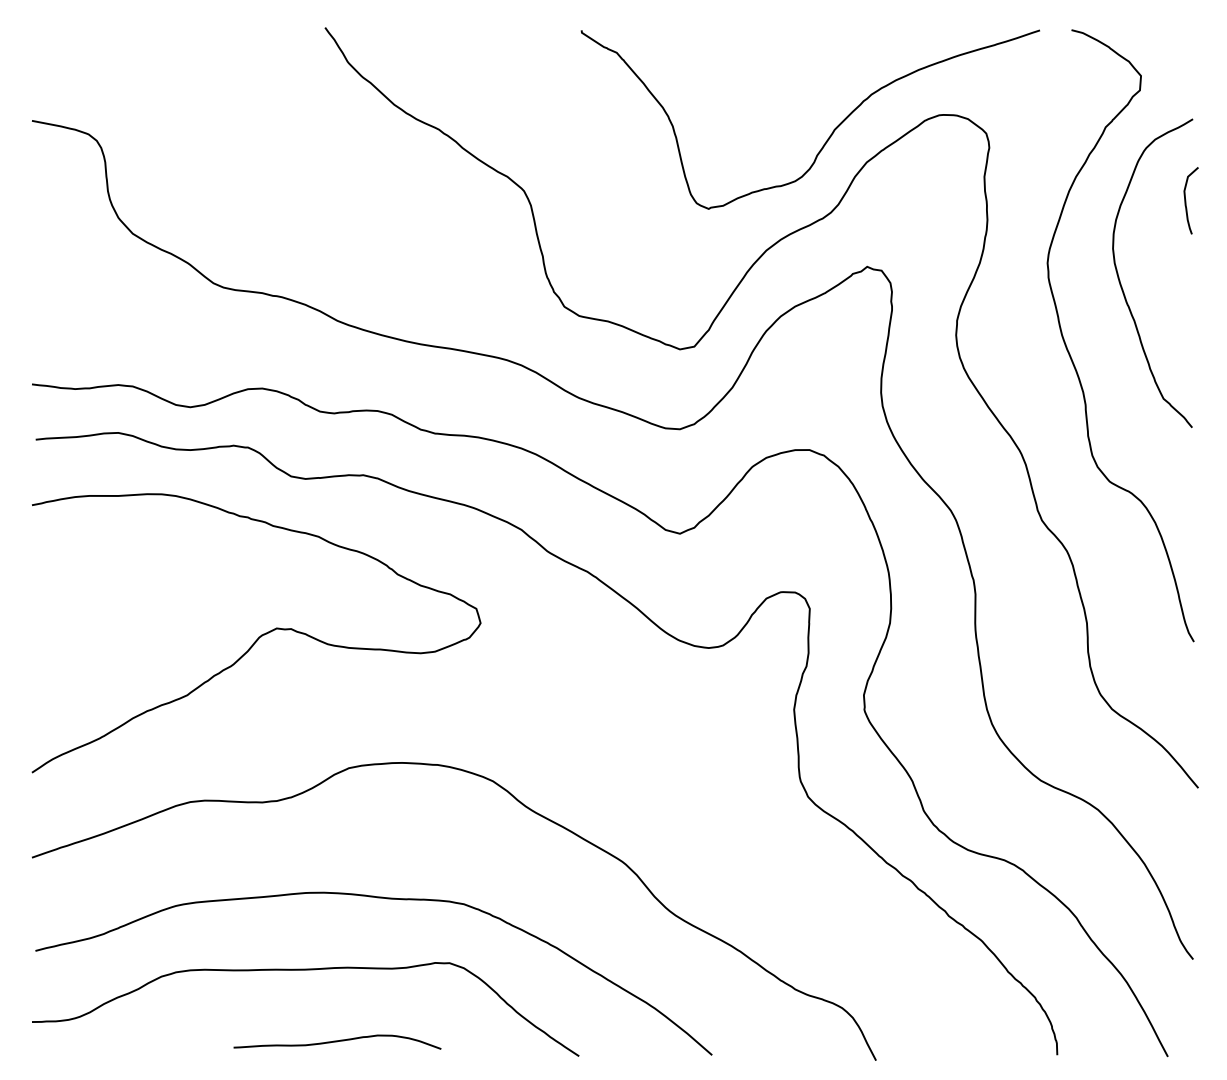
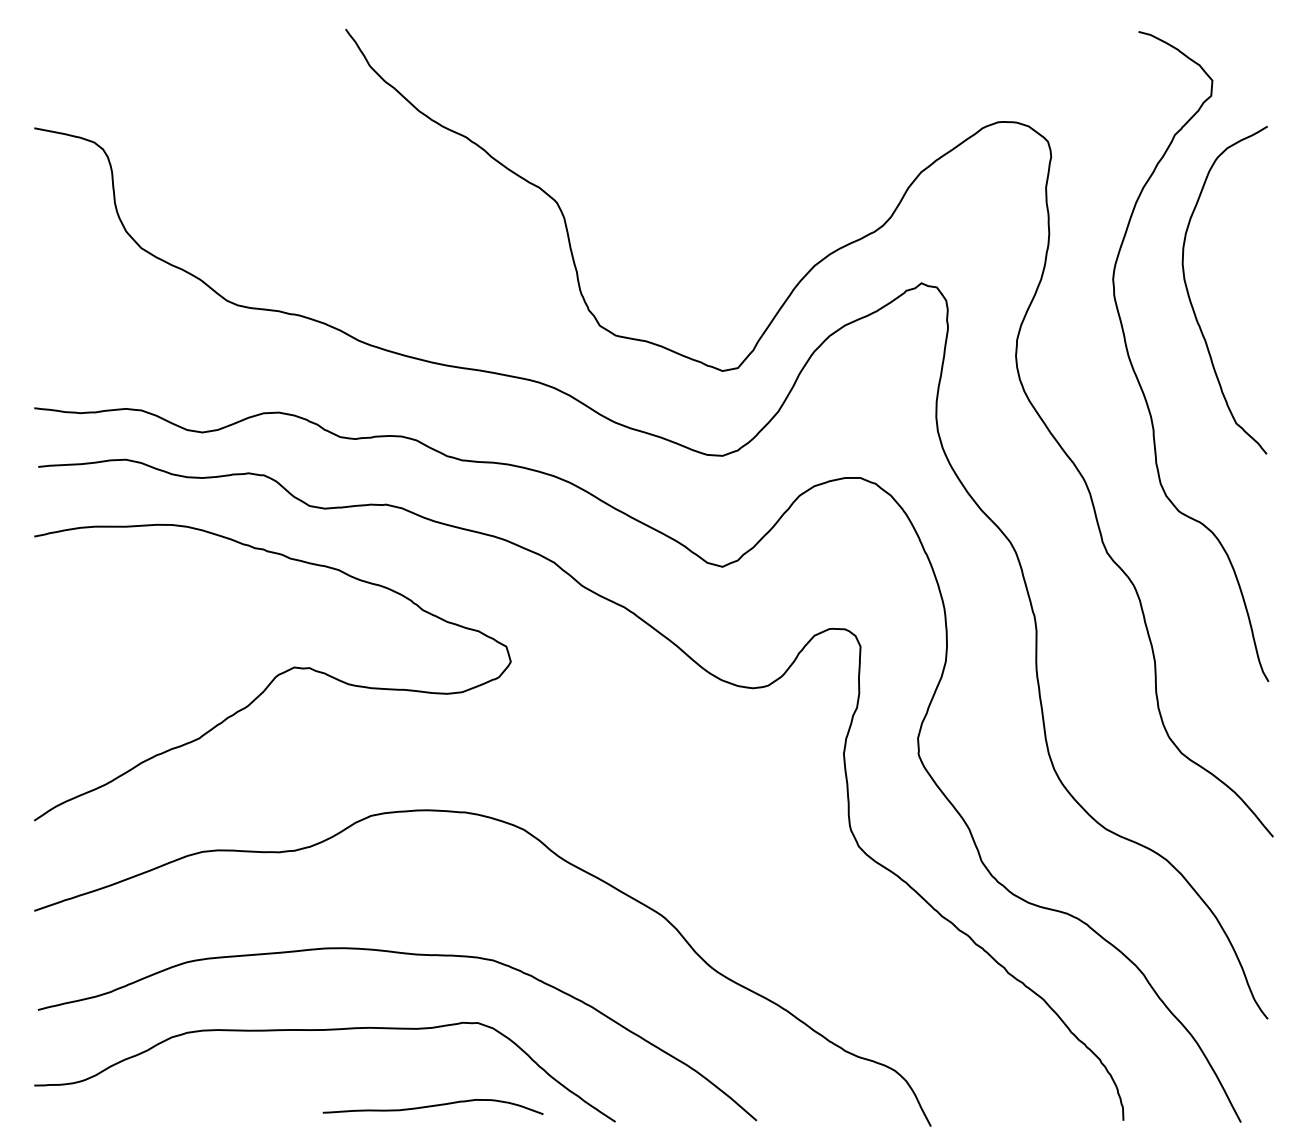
curve: (830, 134) -> (882, 142), removed
curve: (1186, 200) -> (1260, 212), removed
curve: (337, 1041) -> (433, 1106), moved

